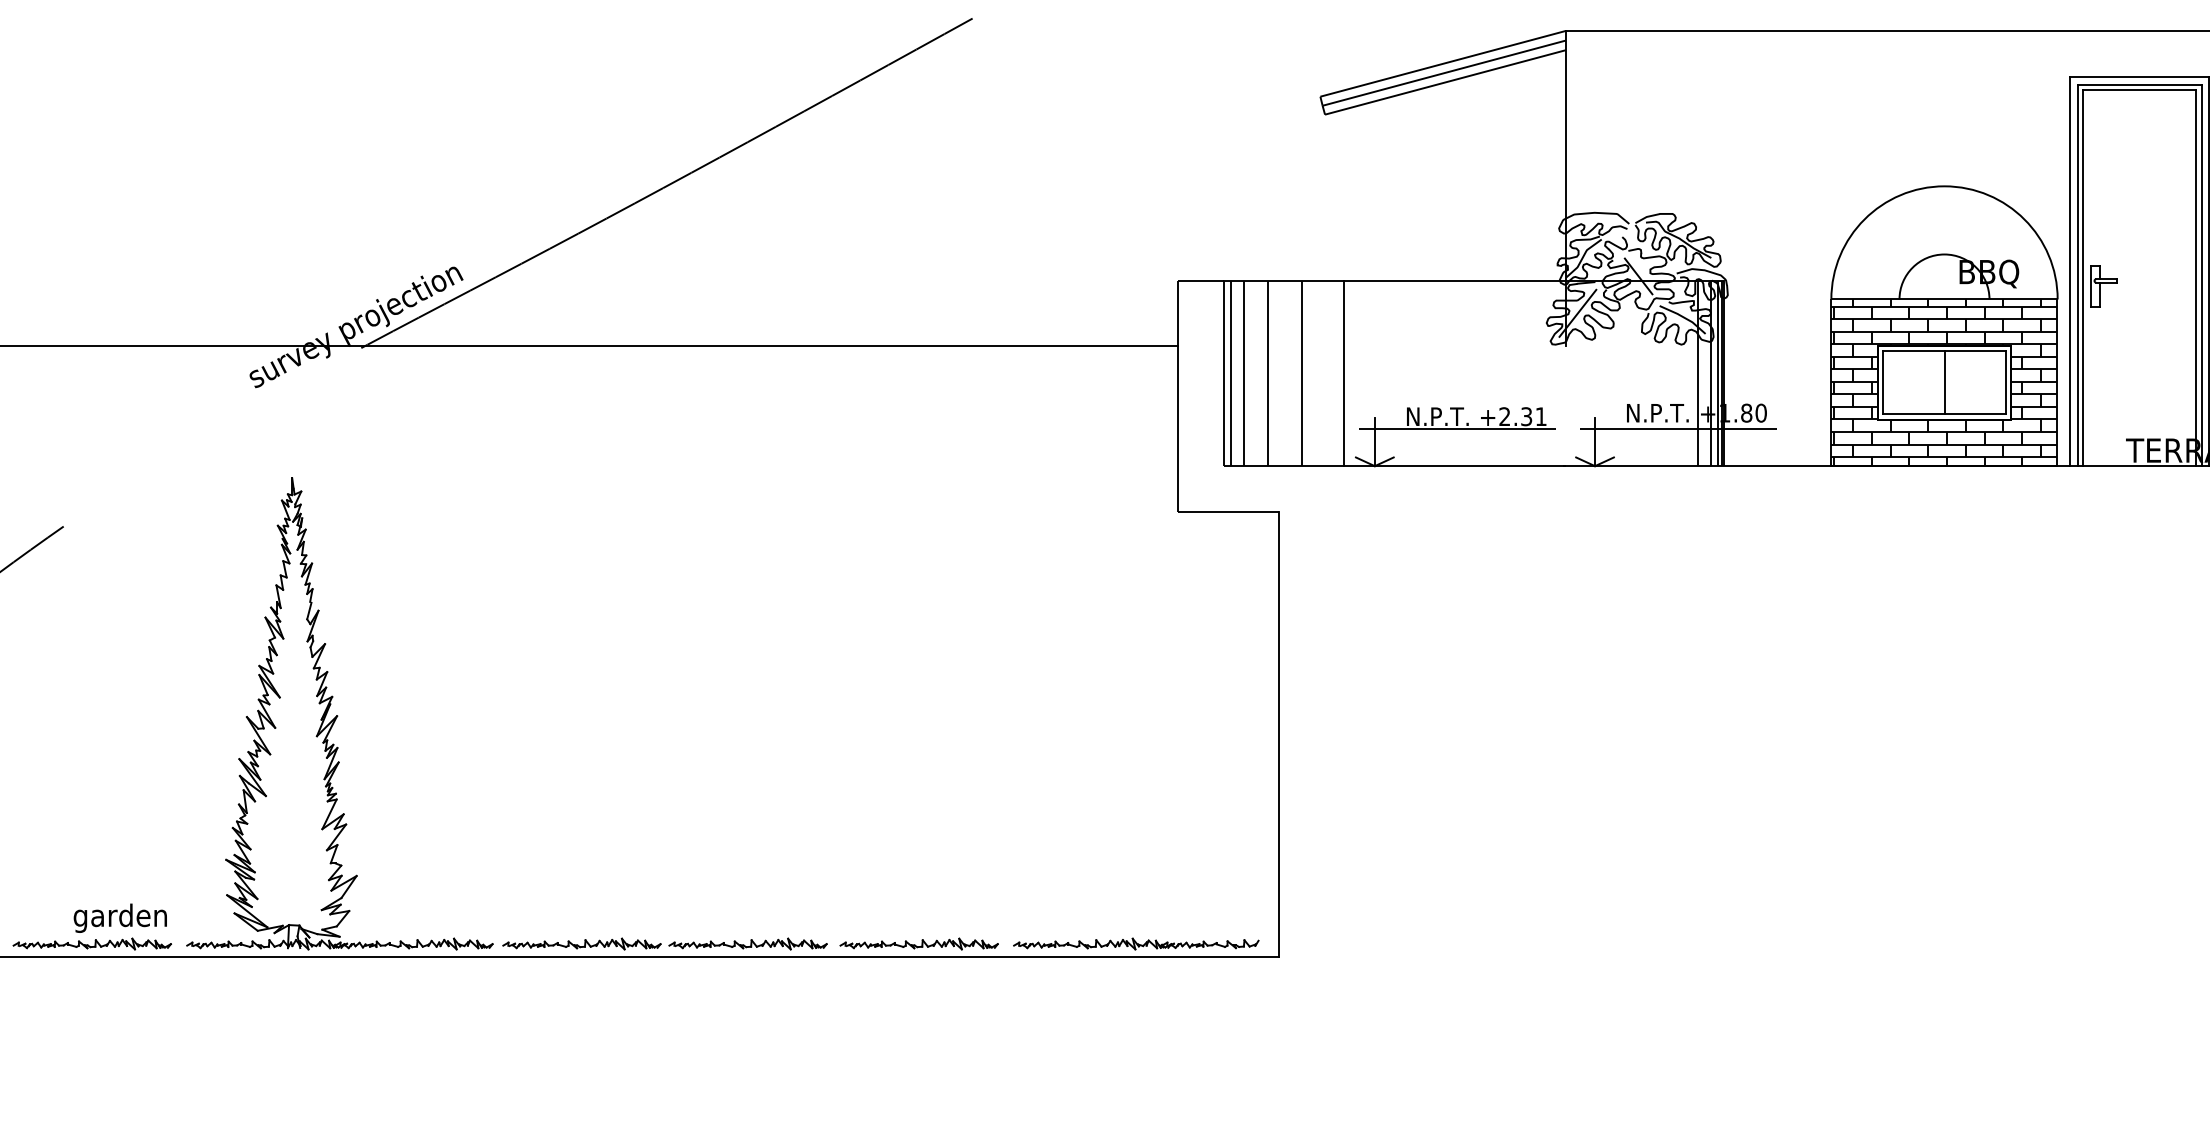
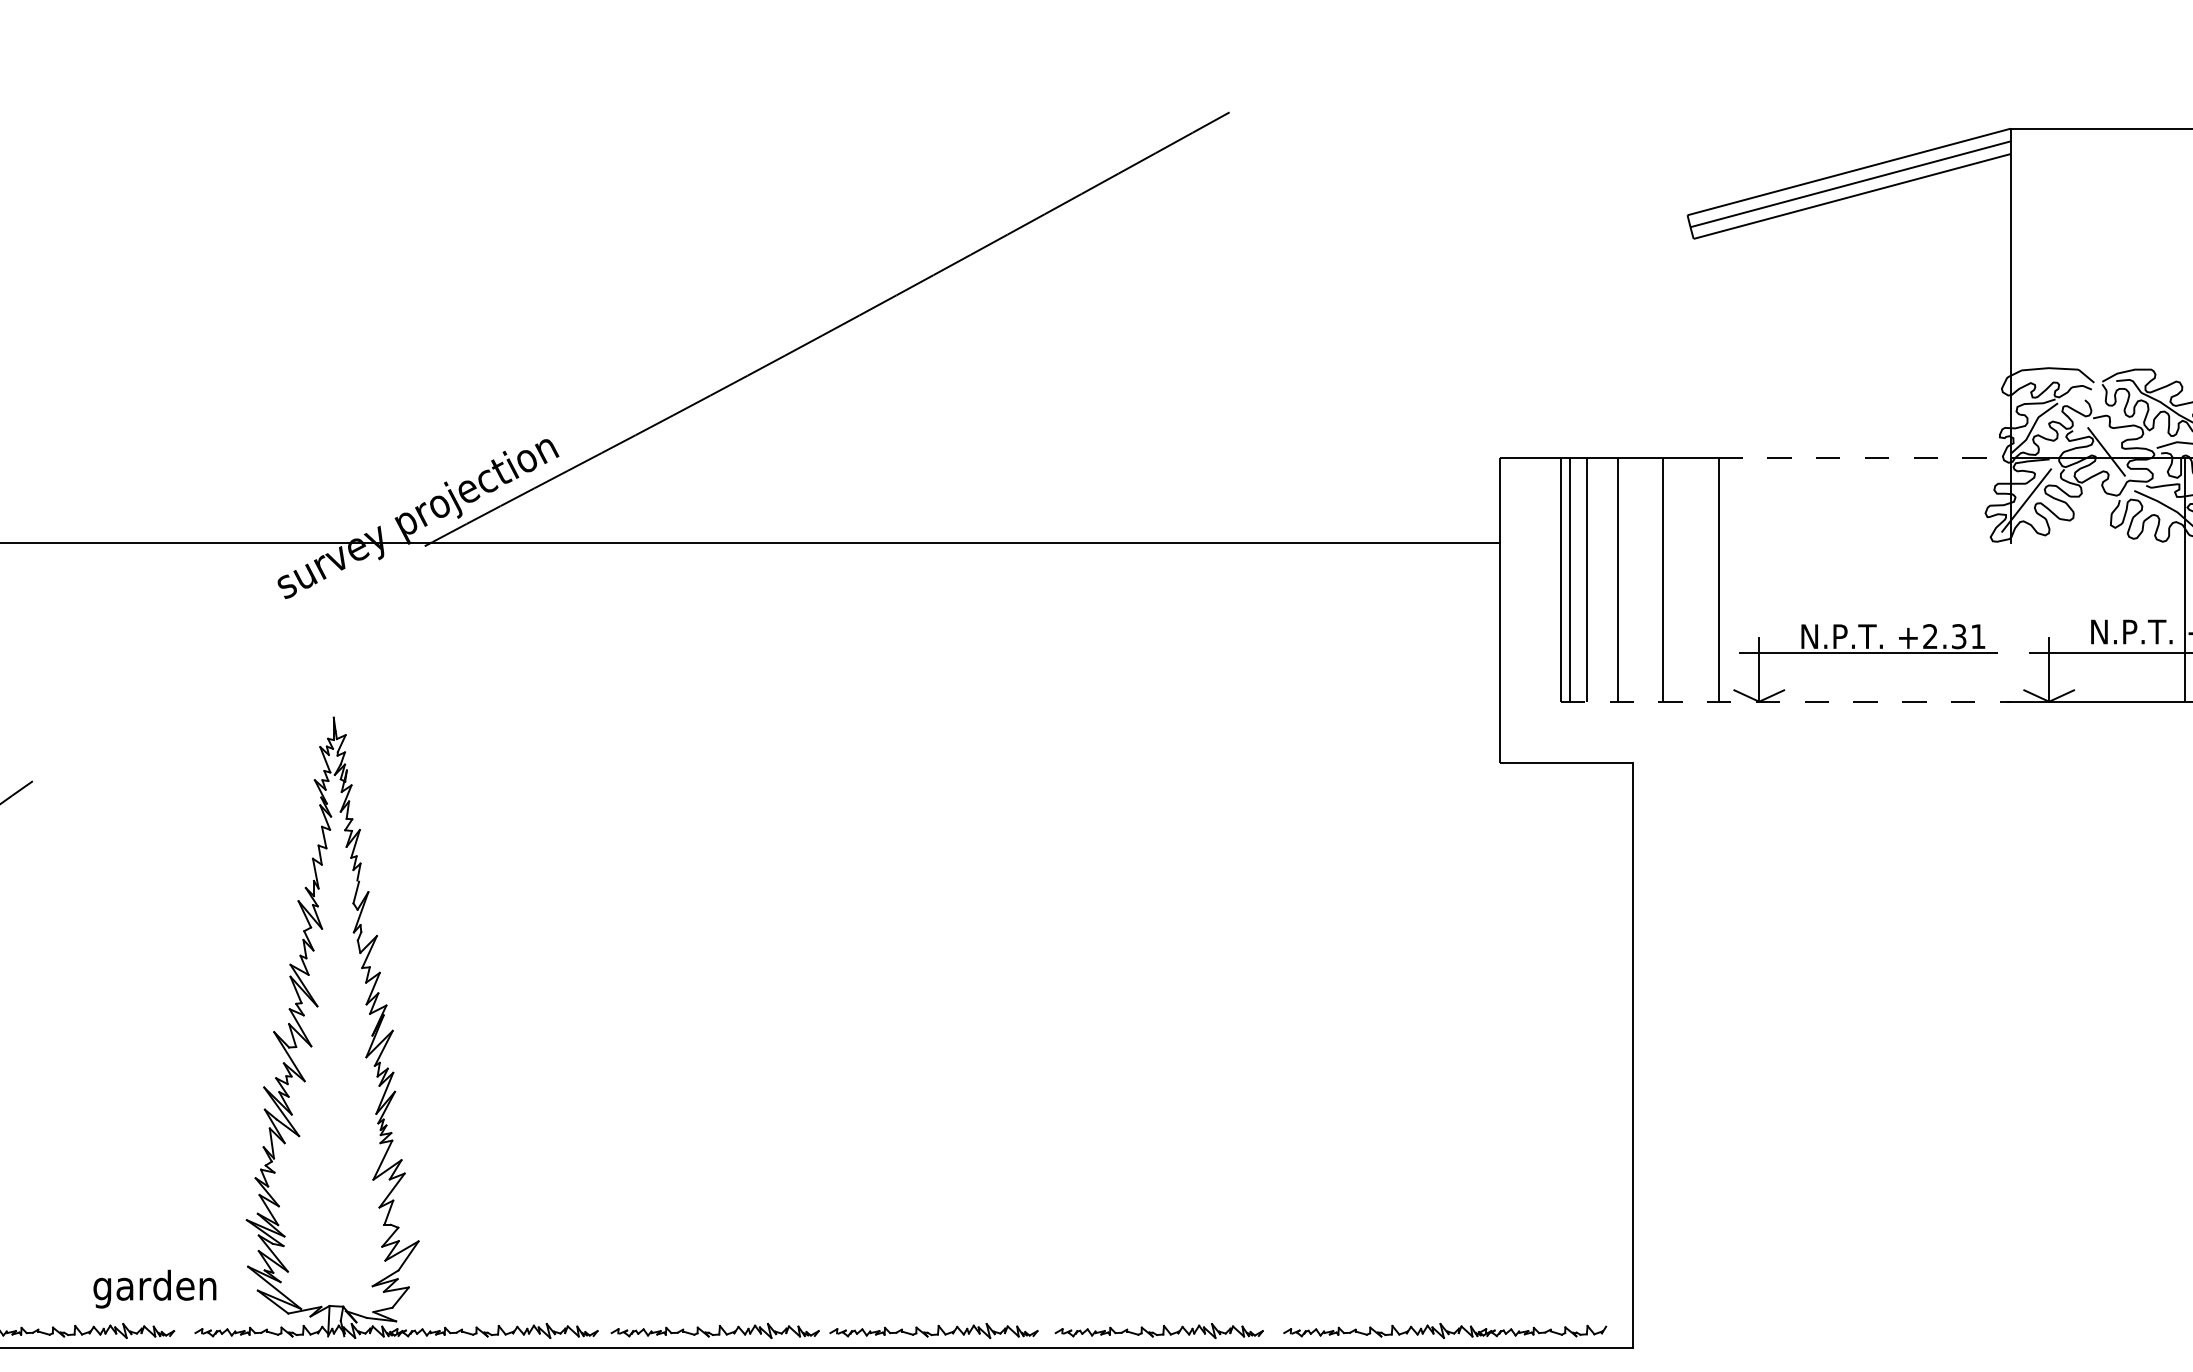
line: (1454, 280) -> (1864, 457), solid -> dashed
line: (1394, 466) -> (1785, 702), solid -> dashed
text: (119, 917) -> (153, 1288), moved

